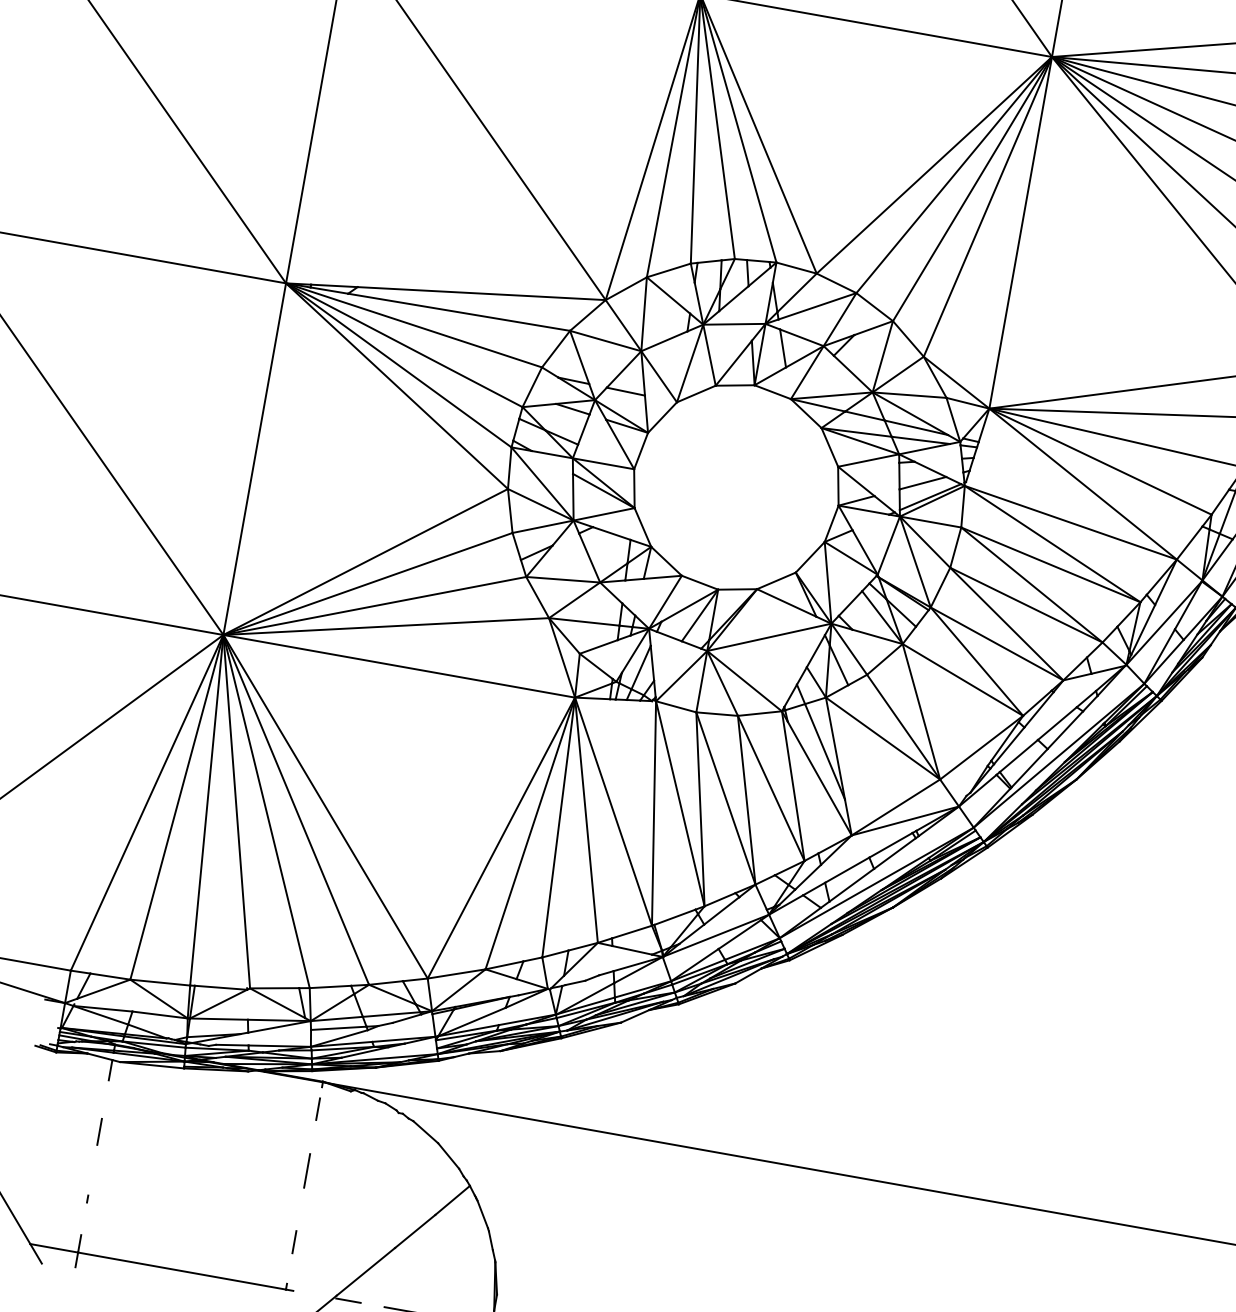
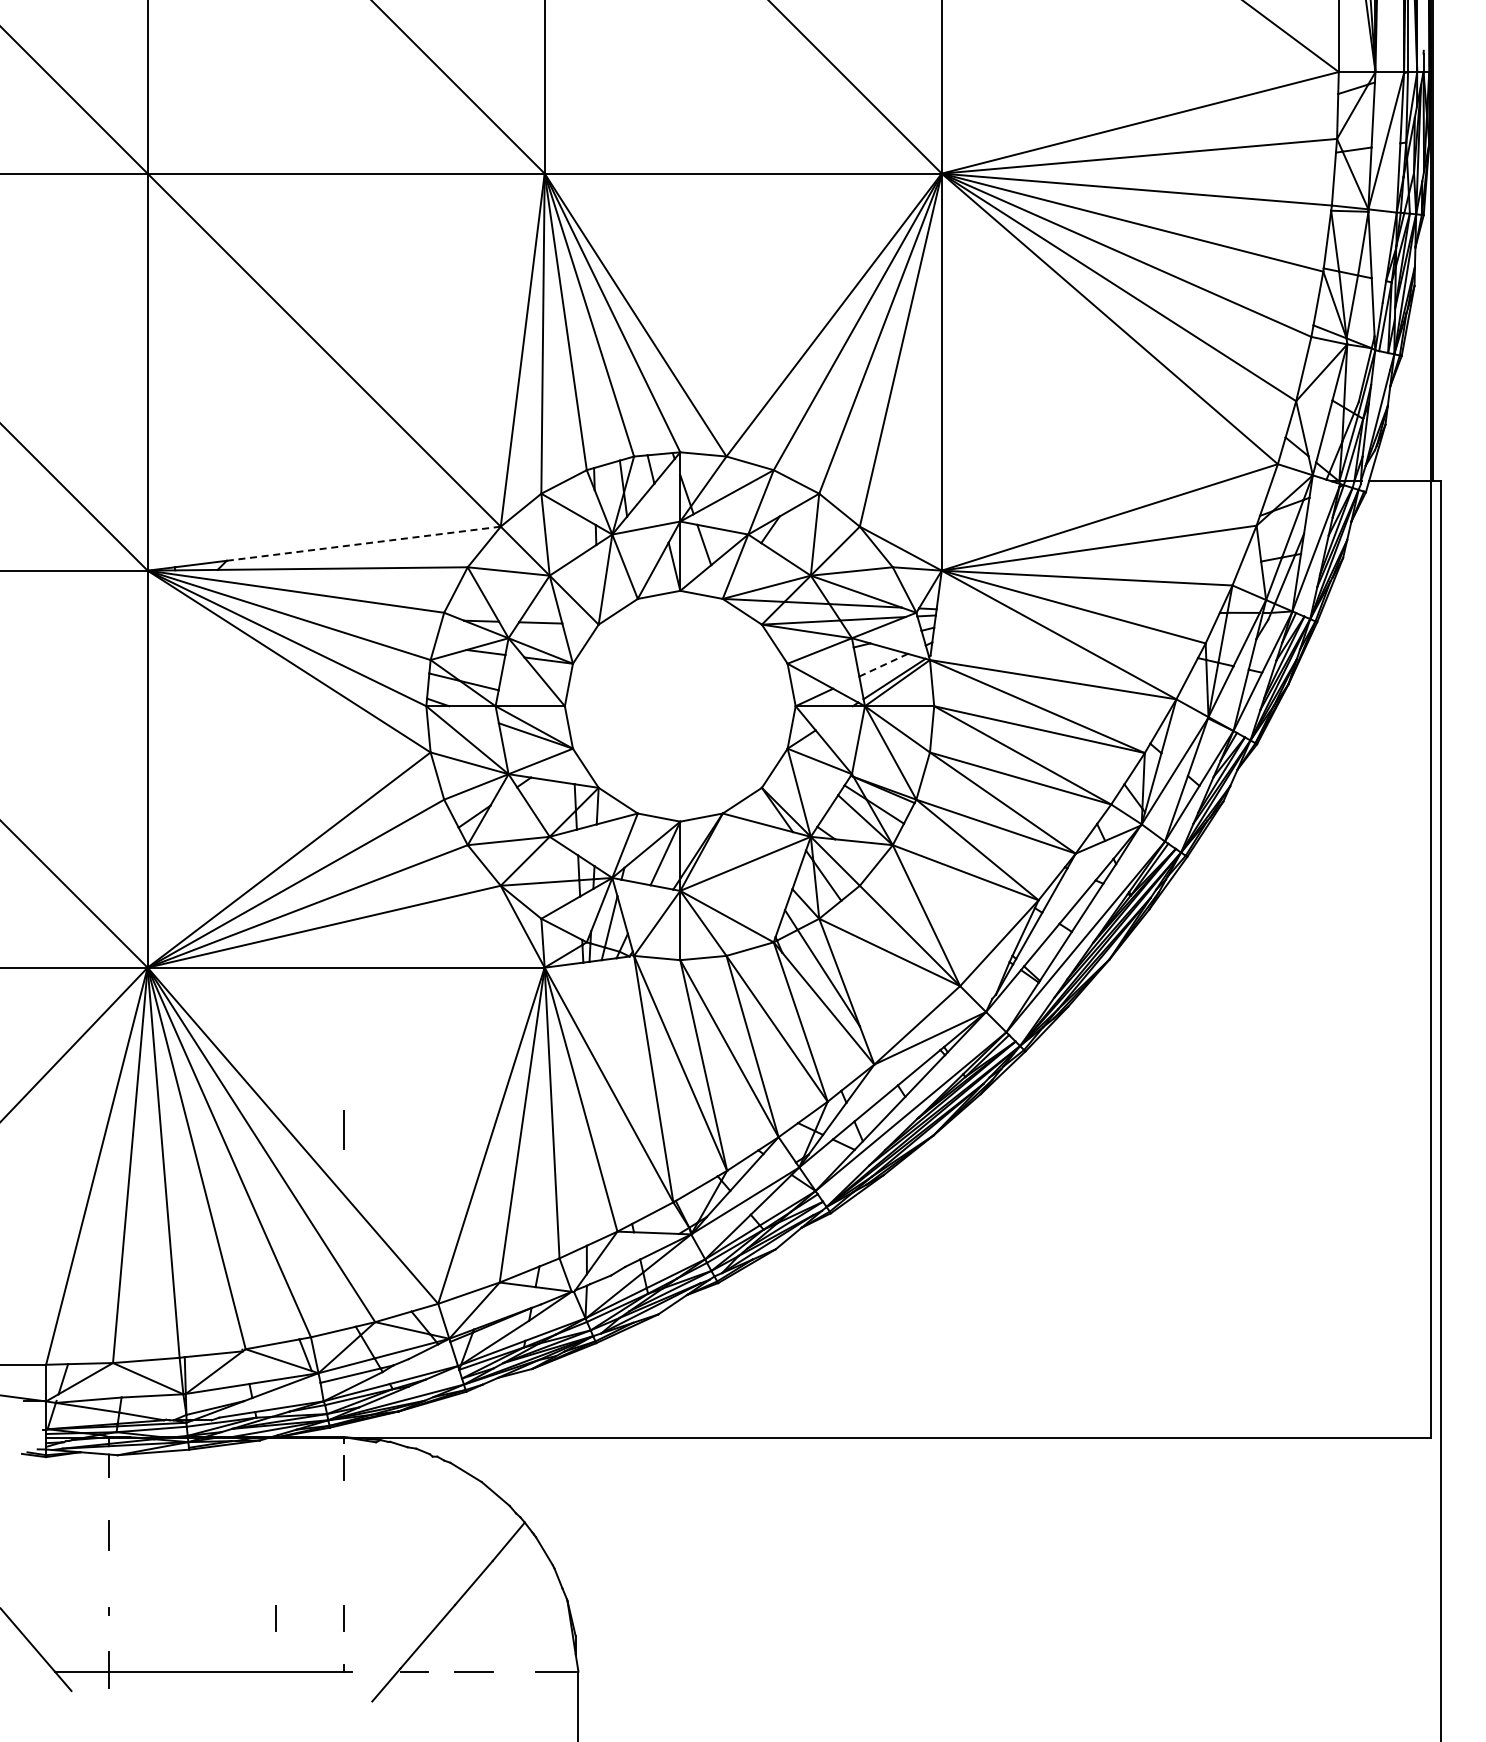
line: (482, 293) -> (364, 543), solid -> dashed
line: (922, 483) -> (883, 665), solid -> dashed
line: (306, 1170) -> (343, 1129), moved
line: (233, 1231) -> (275, 1618), added

